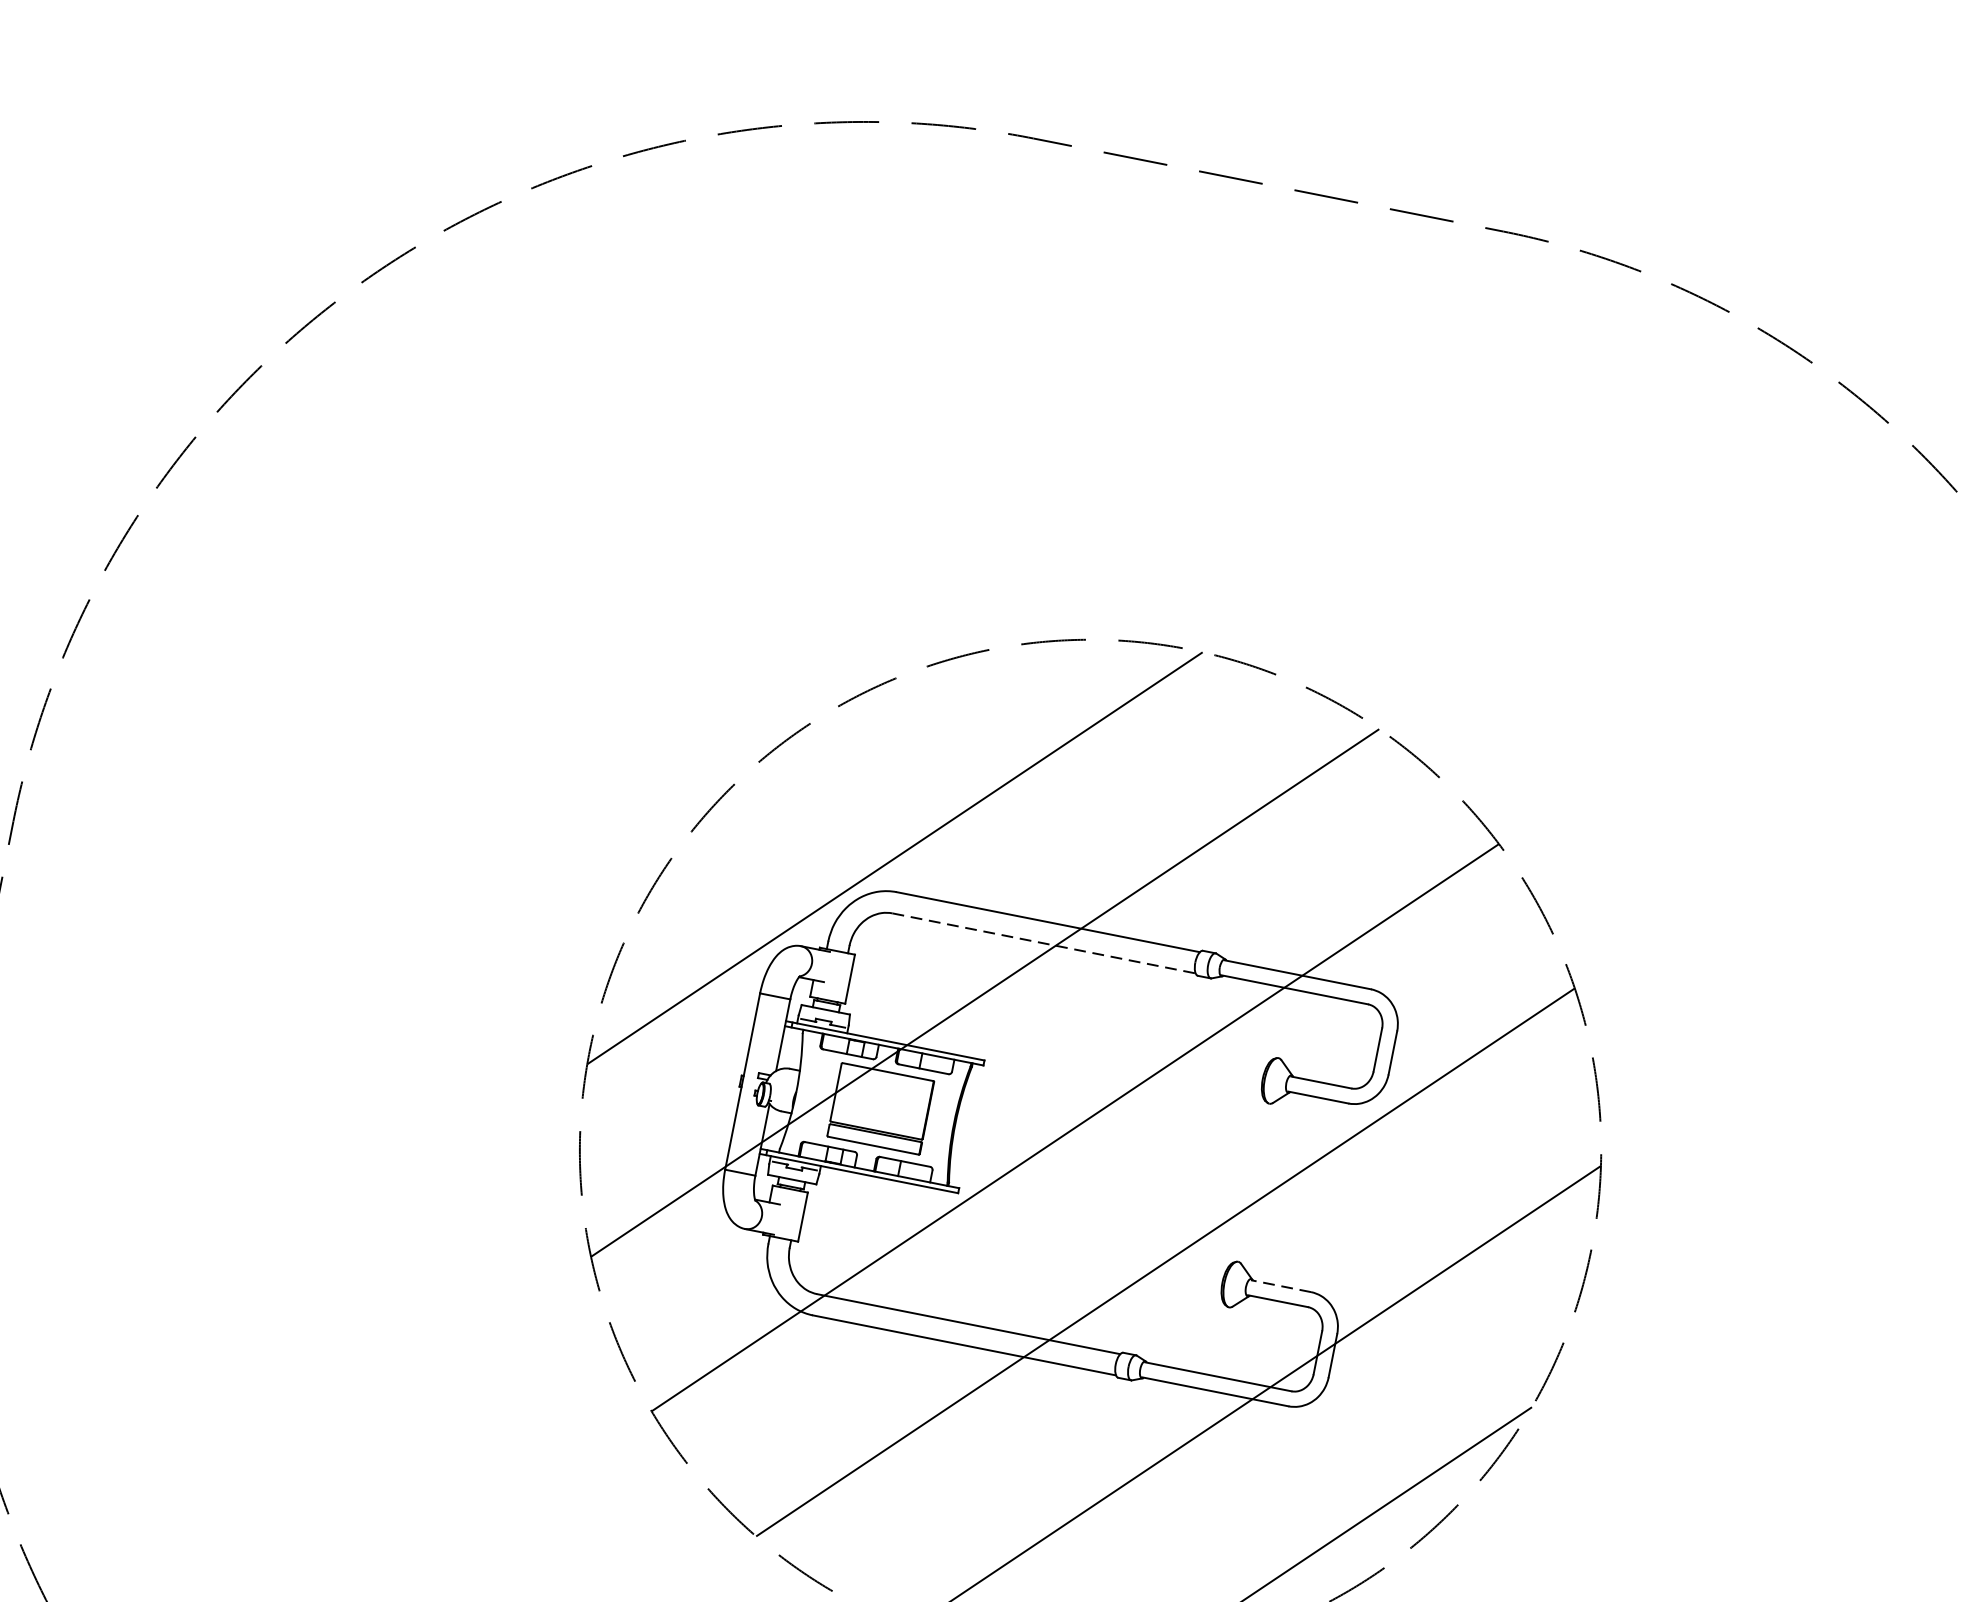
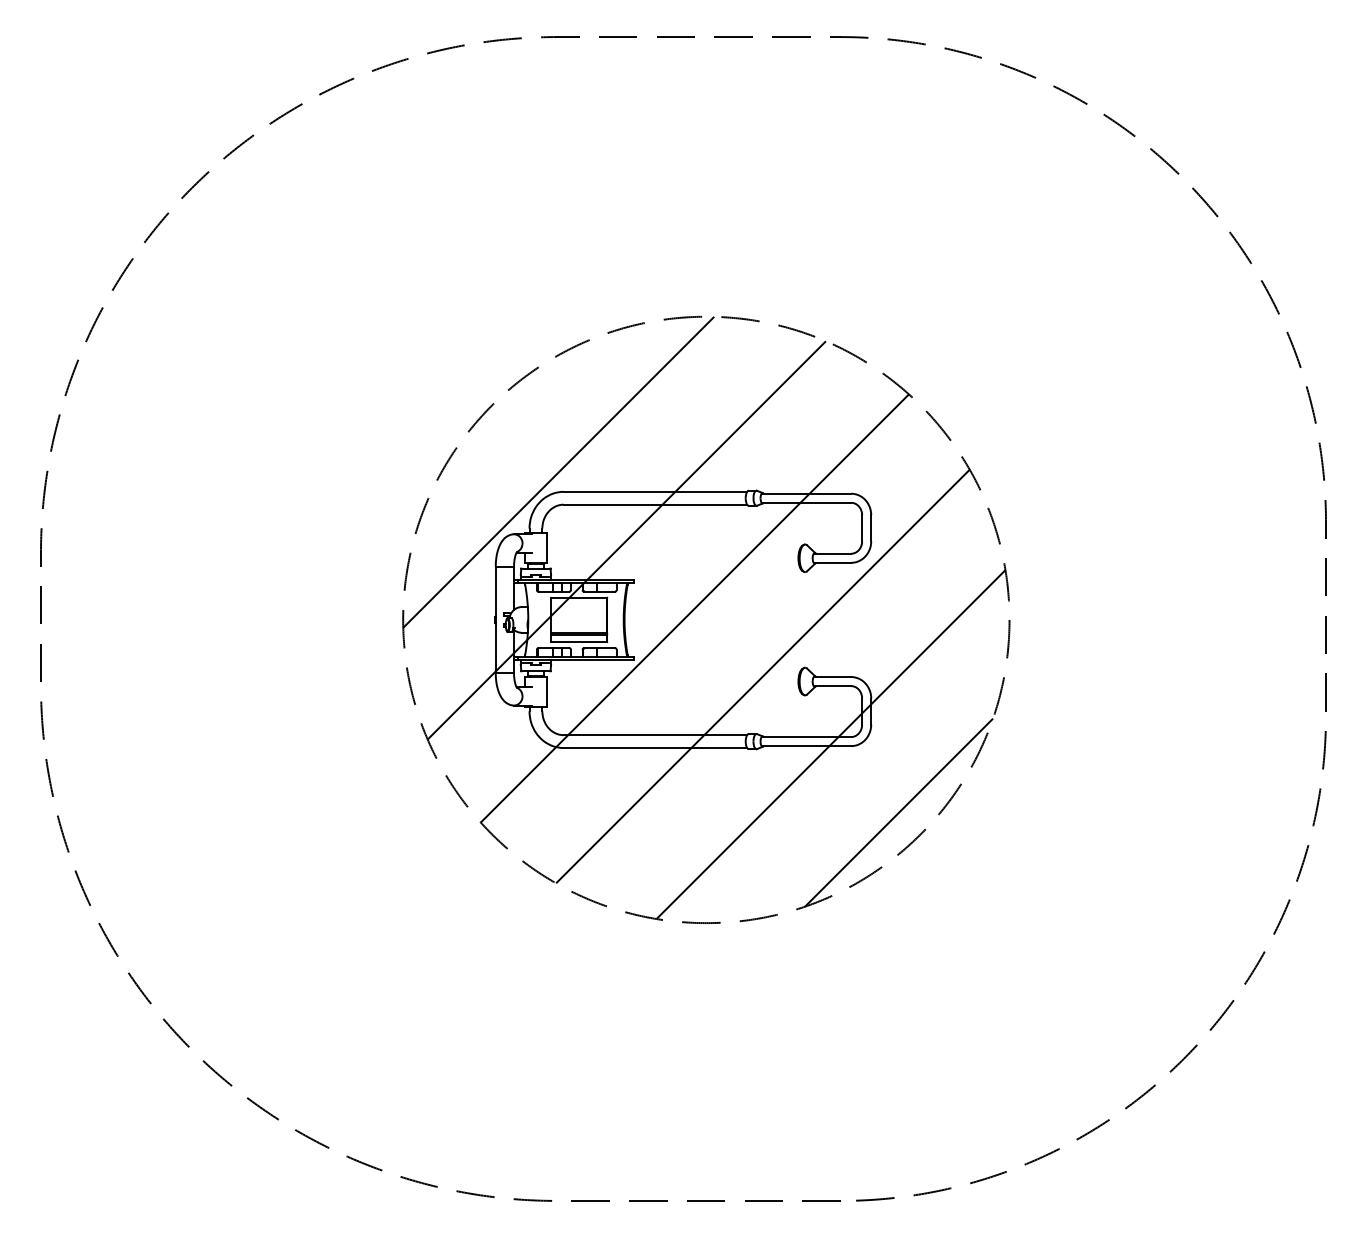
line: (1044, 943) -> (655, 504), dashed -> solid
line: (1280, 1286) -> (832, 677), dashed -> solid

